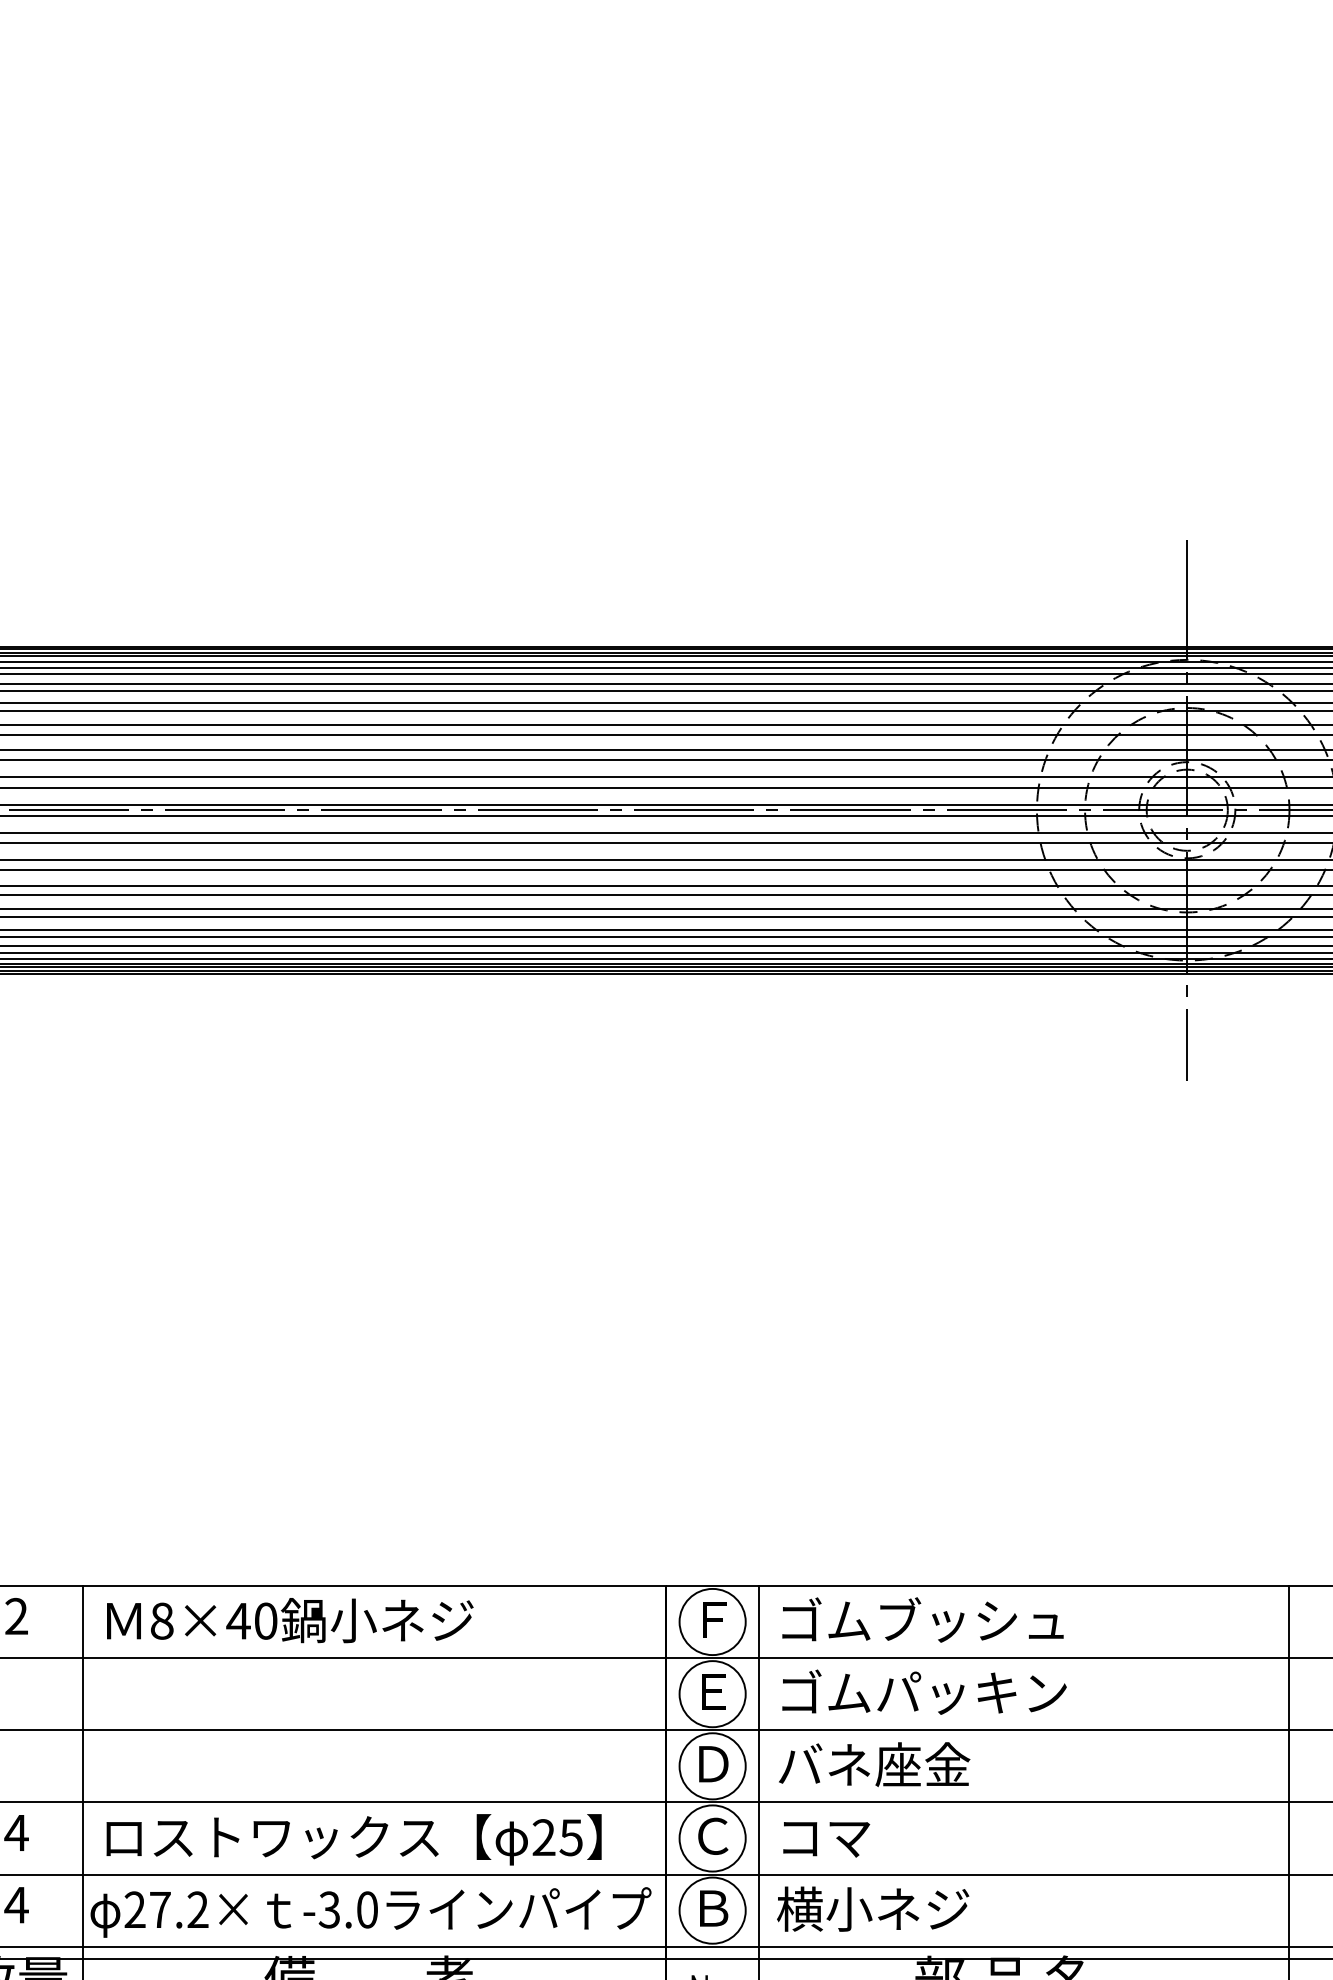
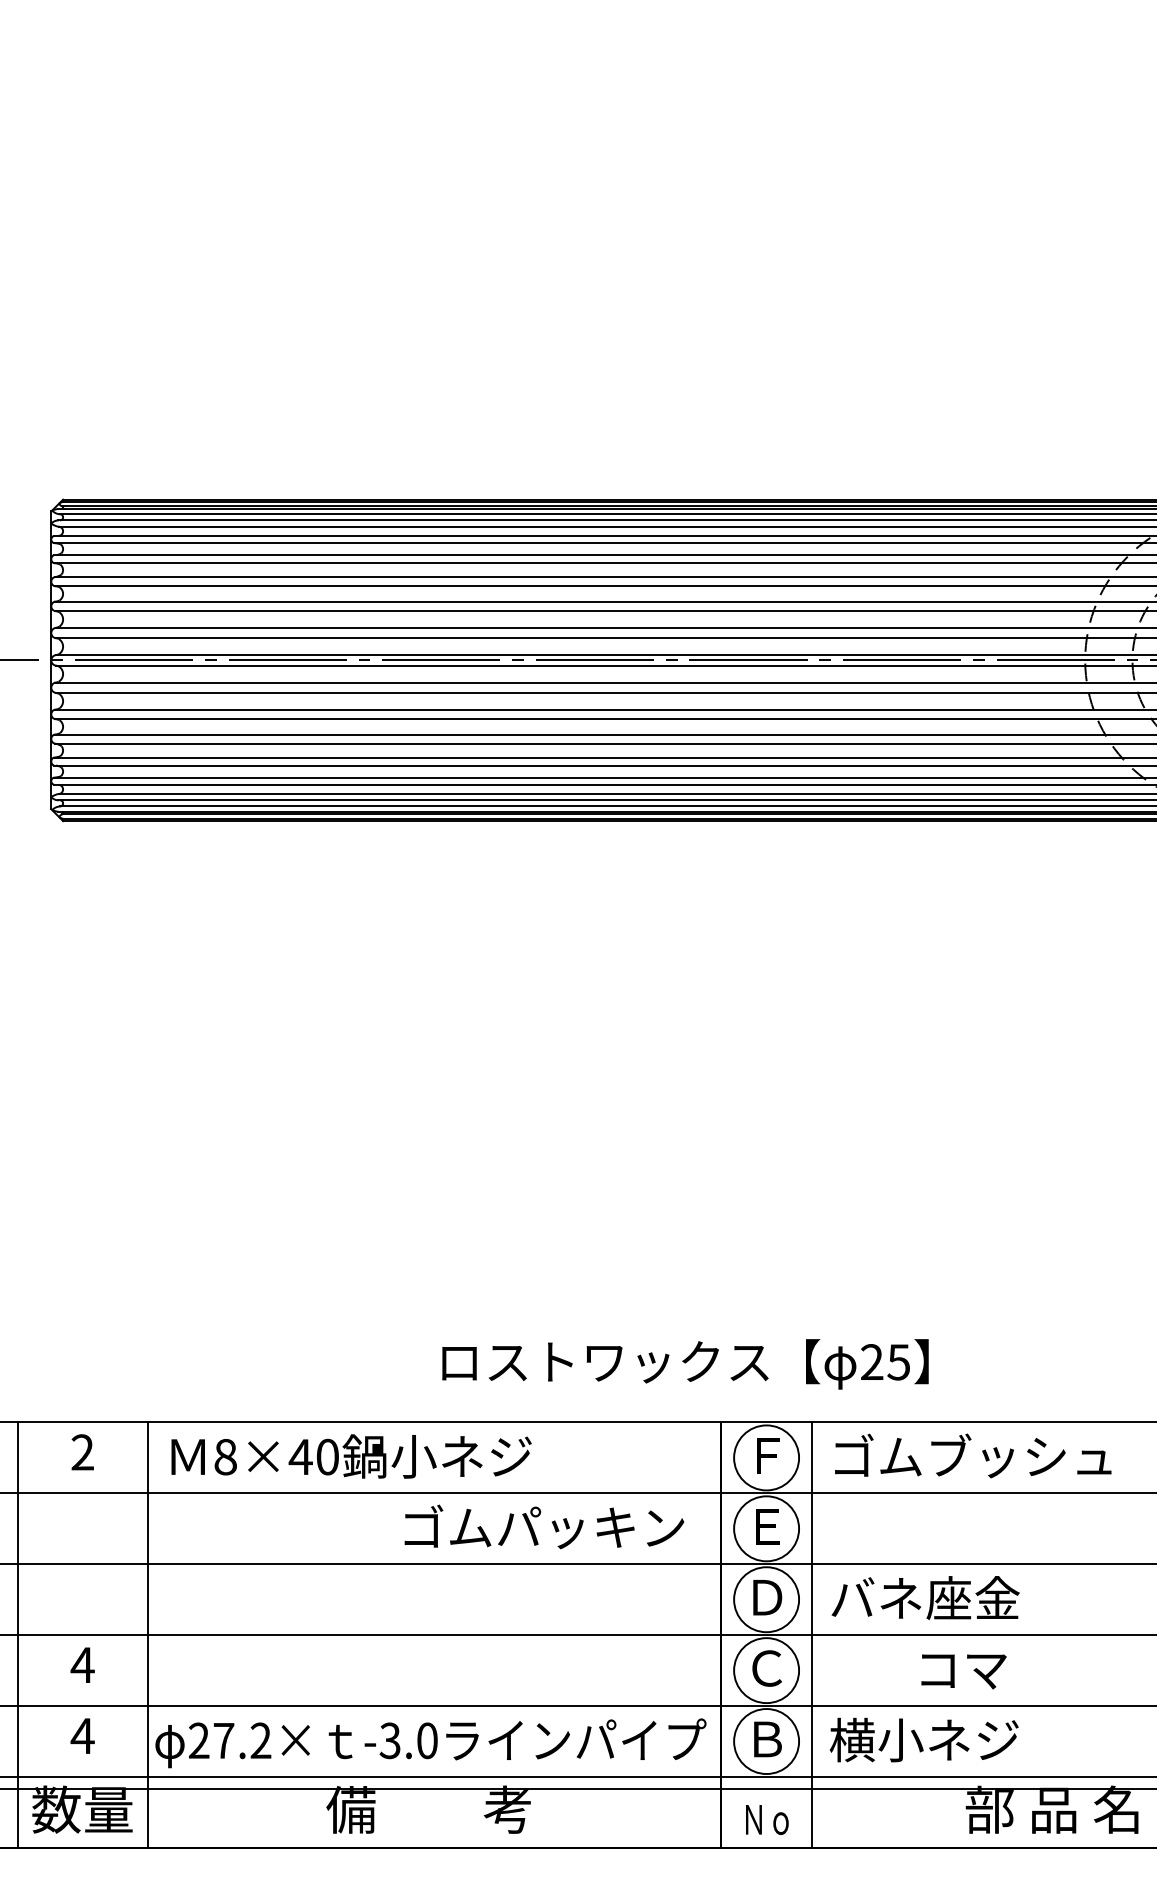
text: (924, 1691) -> (544, 1526), moved
text: (353, 1839) -> (684, 1364), moved
text: (826, 1839) -> (963, 1671), moved

